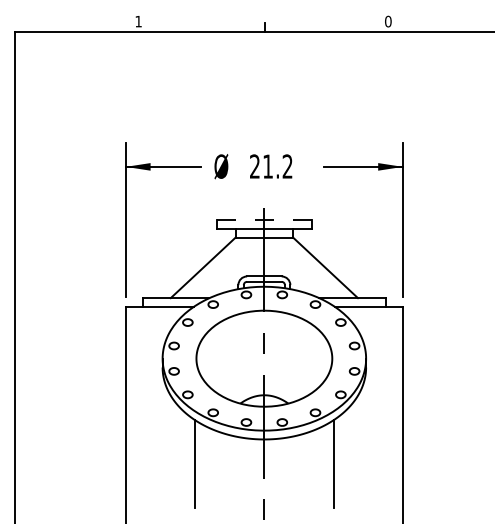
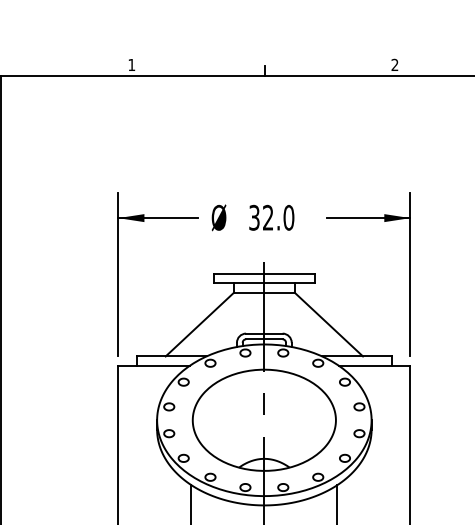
text: (388, 21) -> (395, 64), 0 -> 2
text: (271, 166) -> (271, 217), 21.2 -> 32.0
line: (264, 220) -> (264, 274), dashed -> solid

